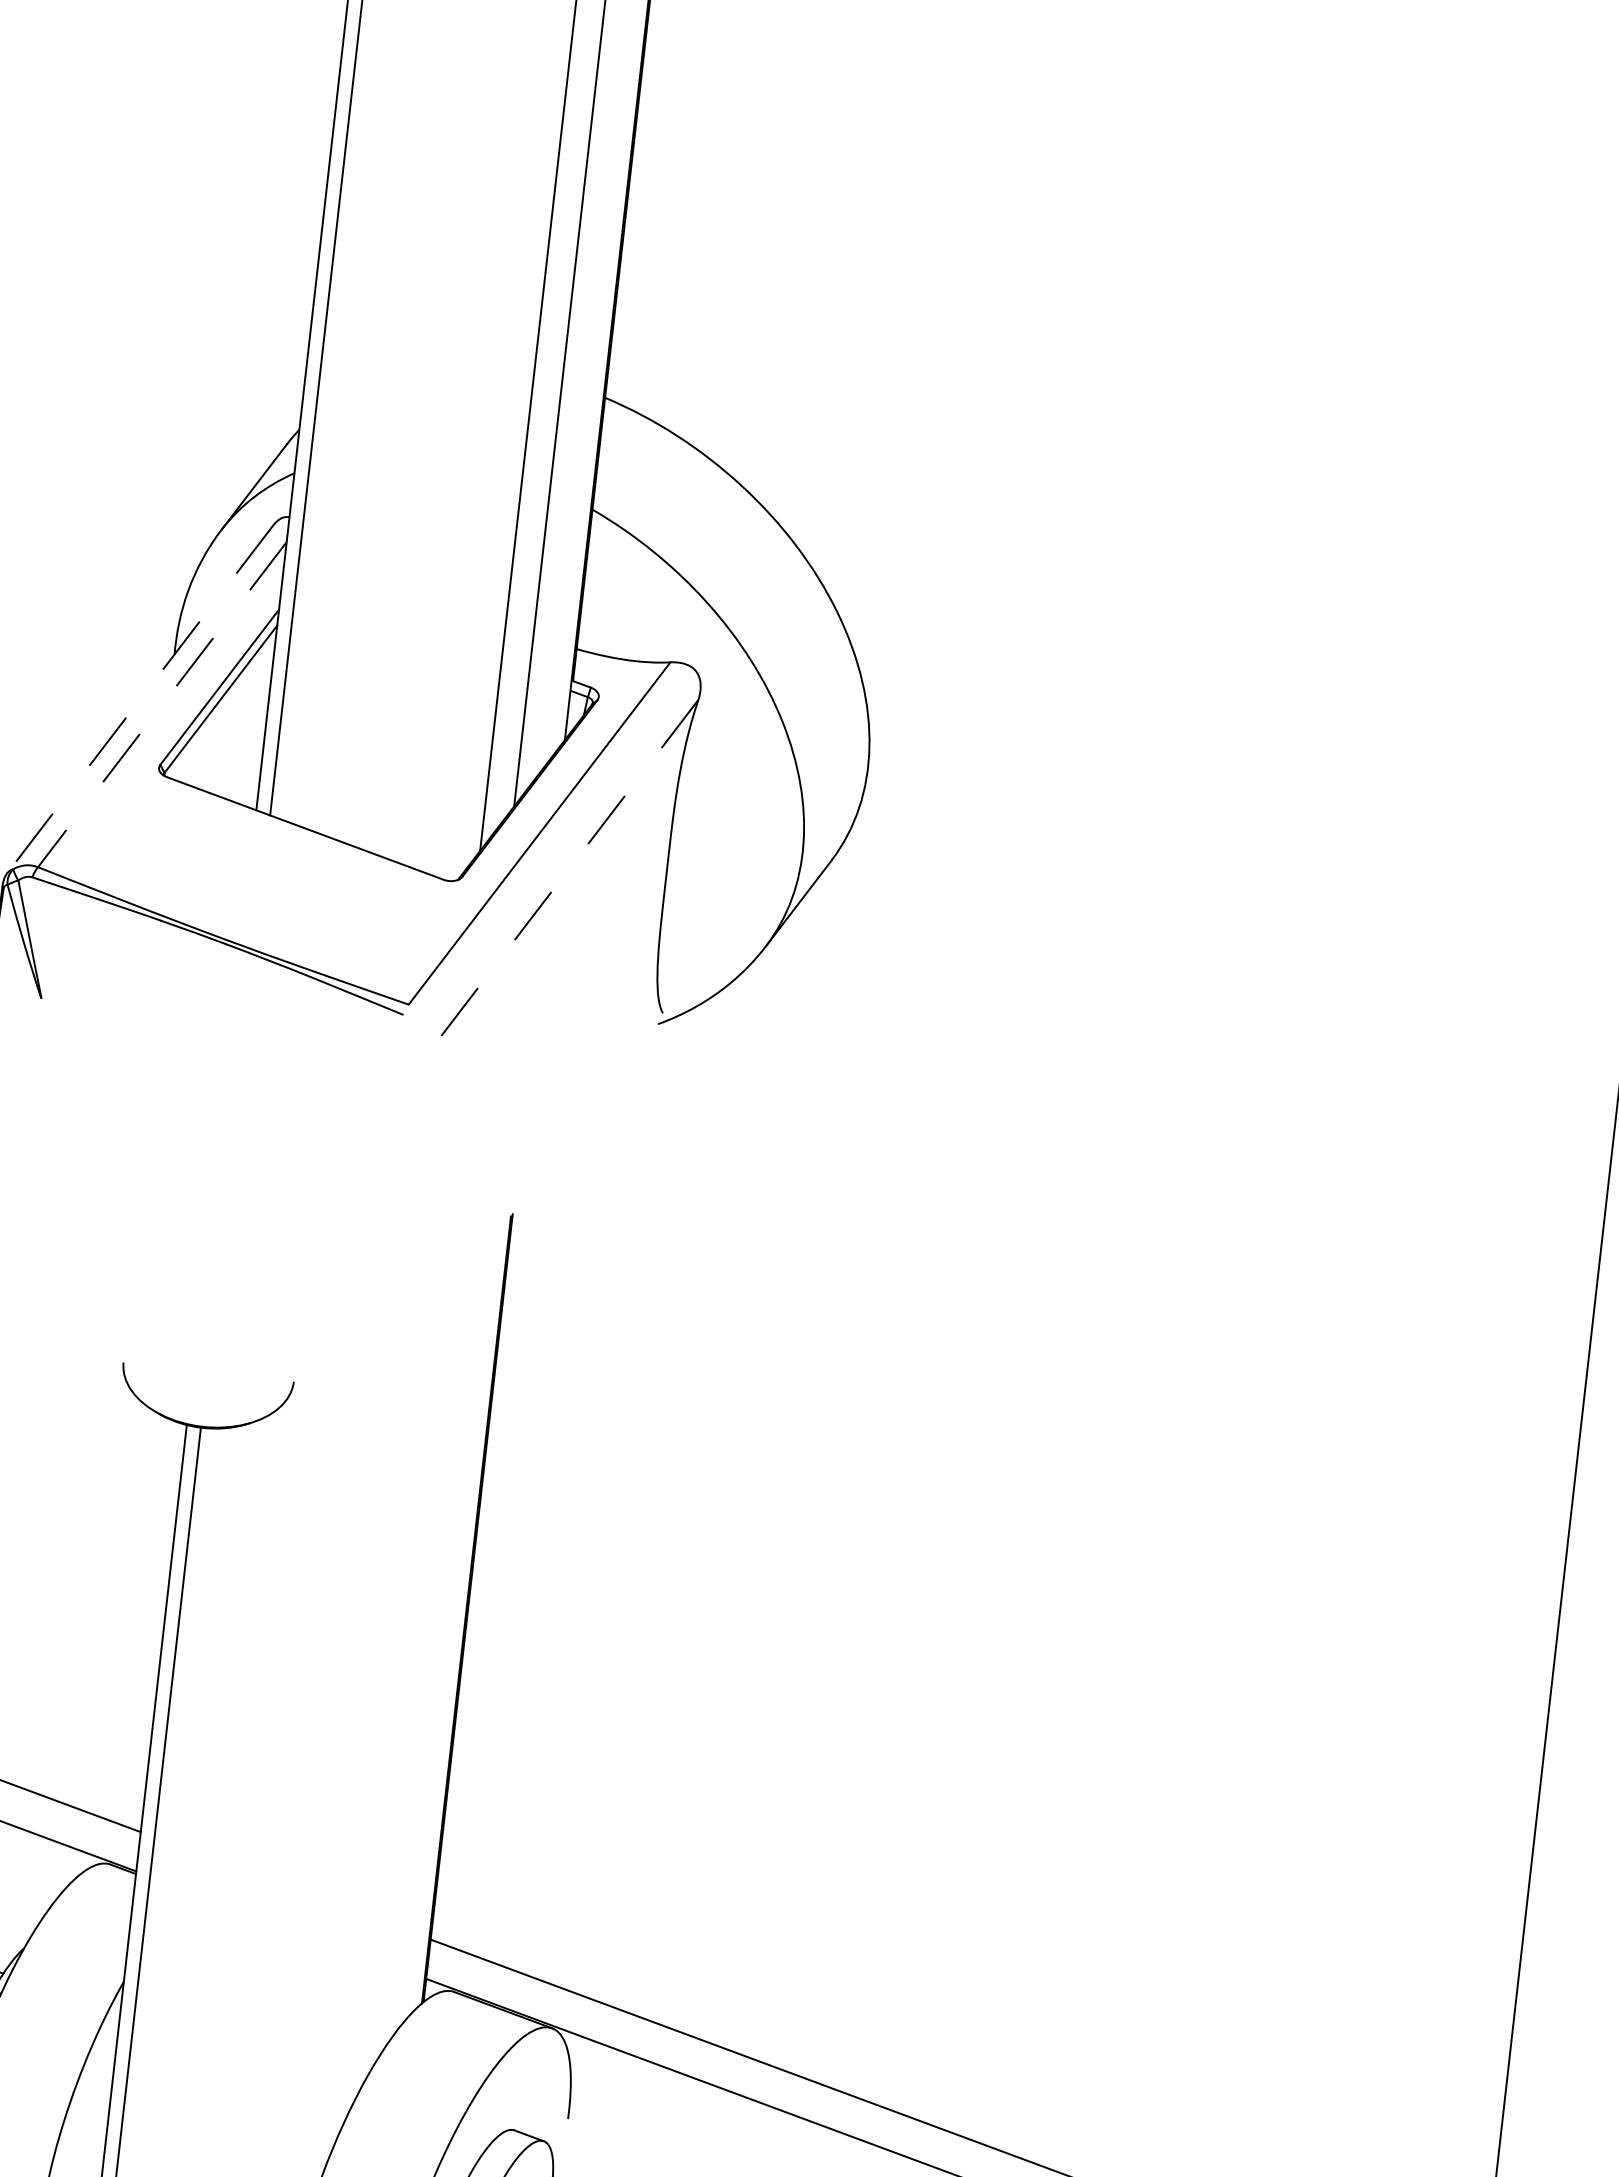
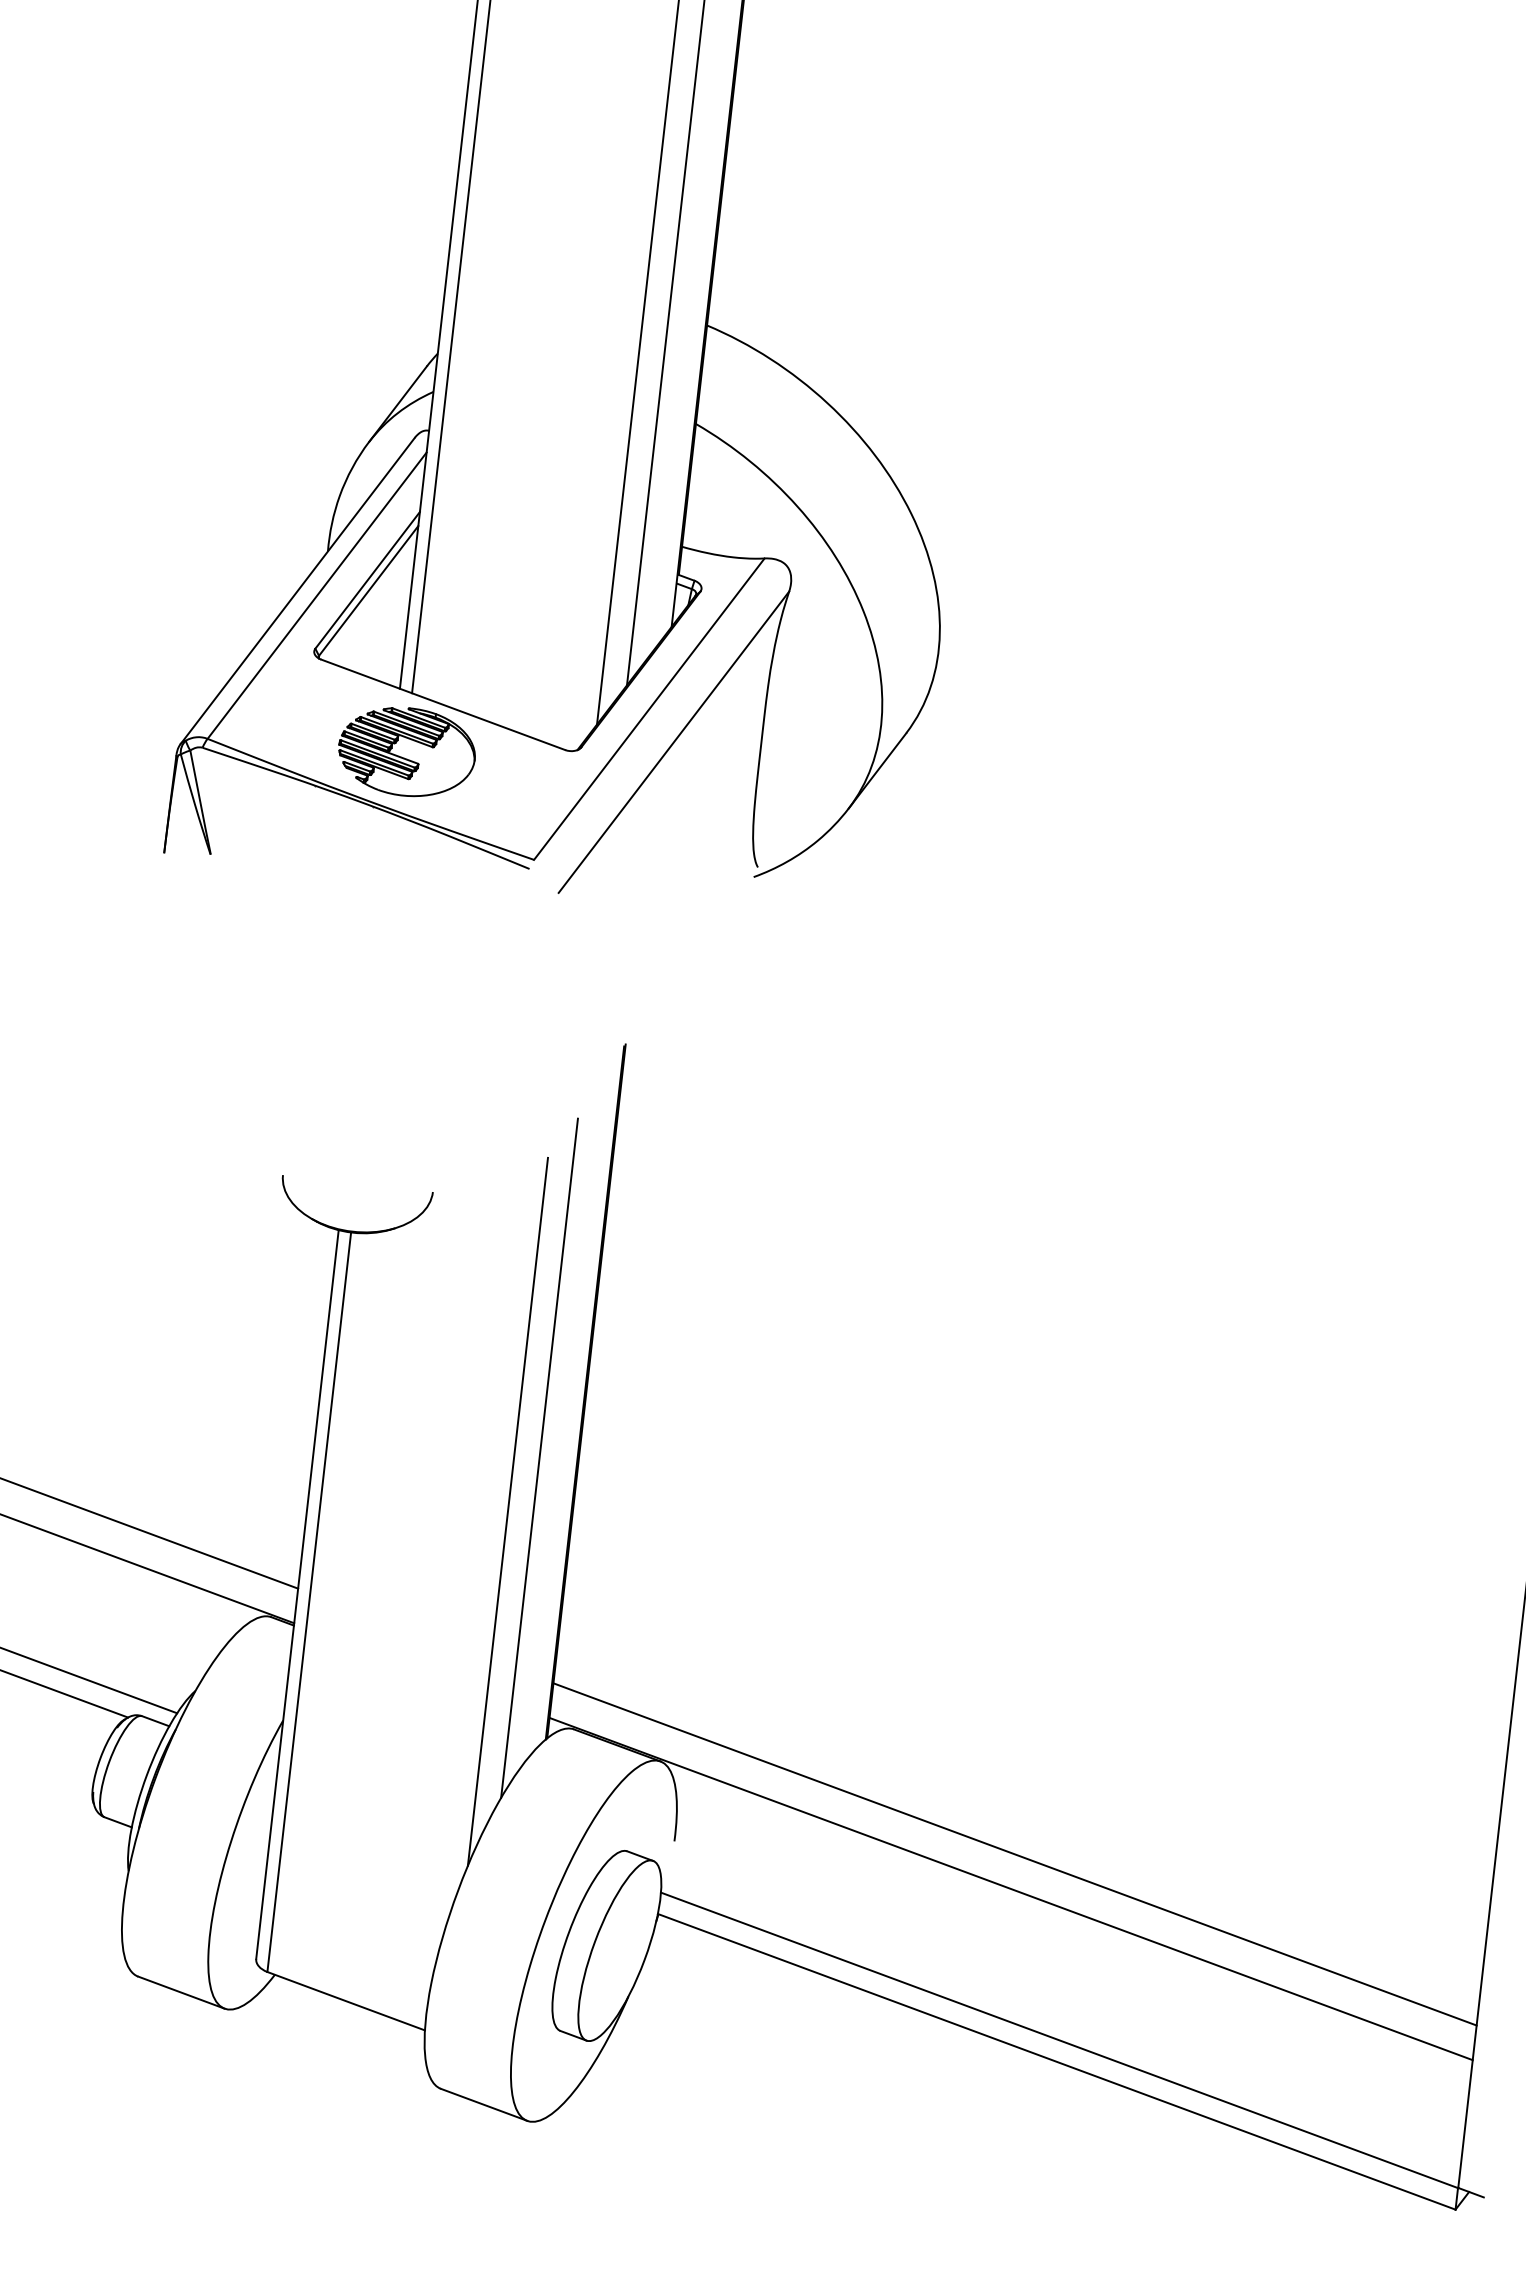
line: (140, 699) -> (297, 591), dashed -> solid
line: (161, 705) -> (316, 596), dashed -> solid
line: (567, 871) -> (673, 742), dashed -> solid
part: (263, 882) -> (406, 752), added
line: (414, 1683) -> (539, 1457), added
line: (378, 1744) -> (507, 1511), added

